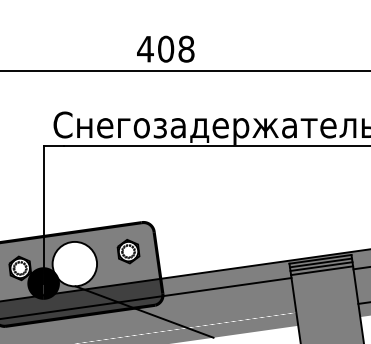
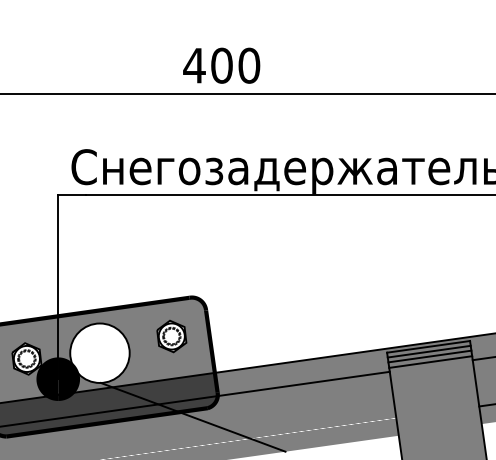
text: (186, 49) -> (249, 66), 408 -> 400

